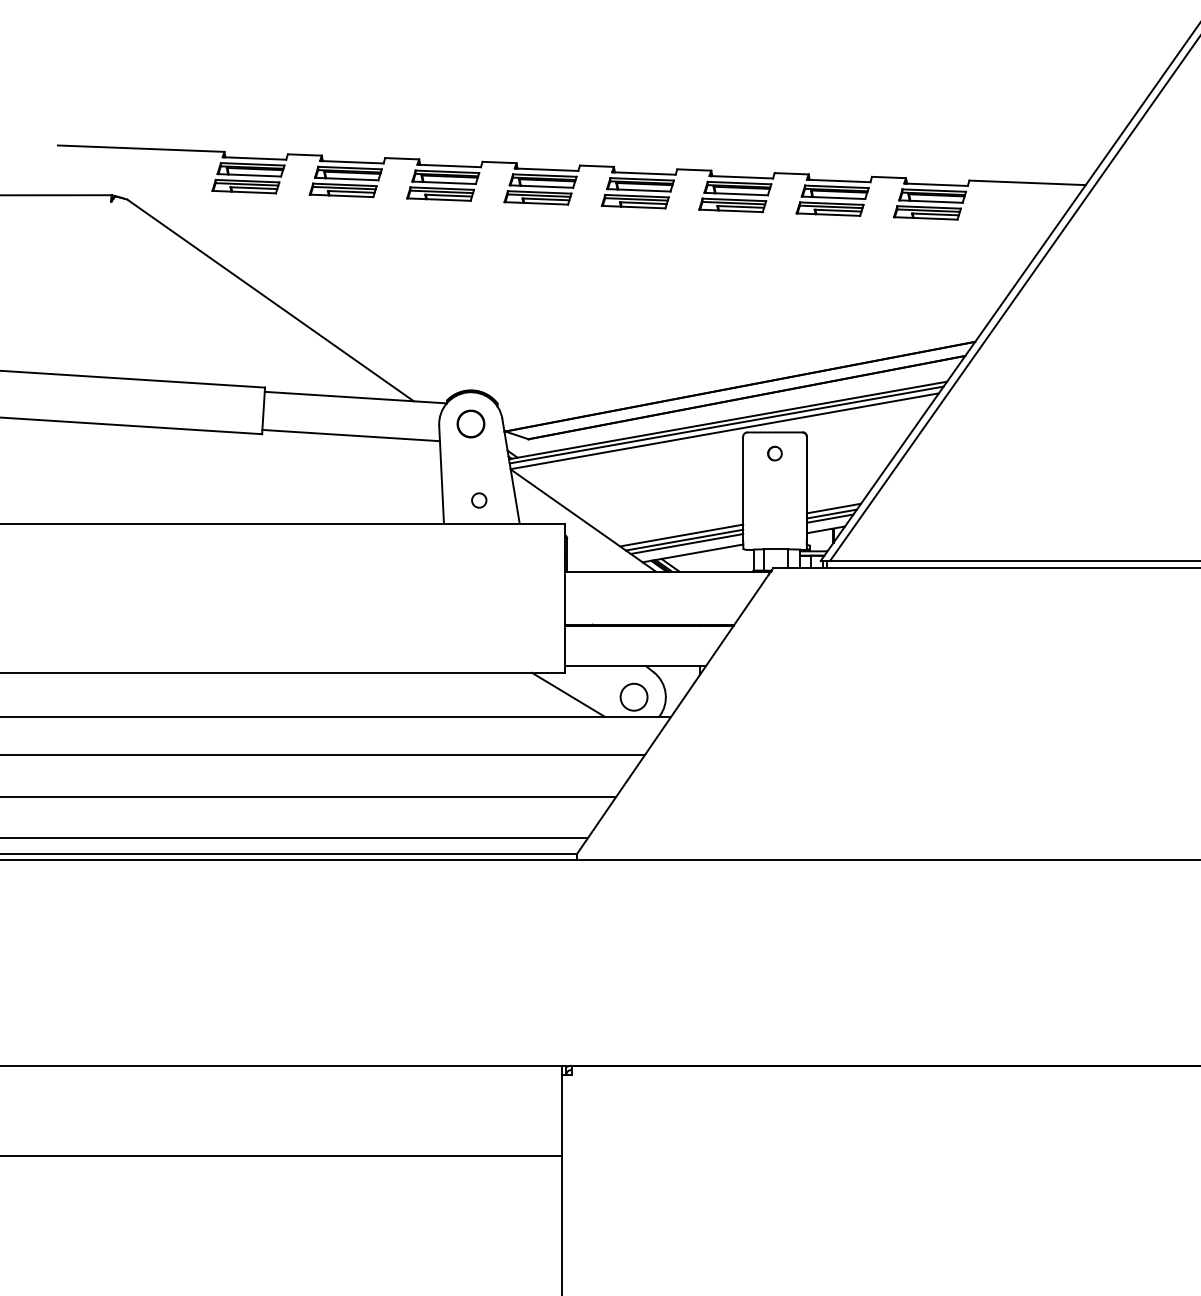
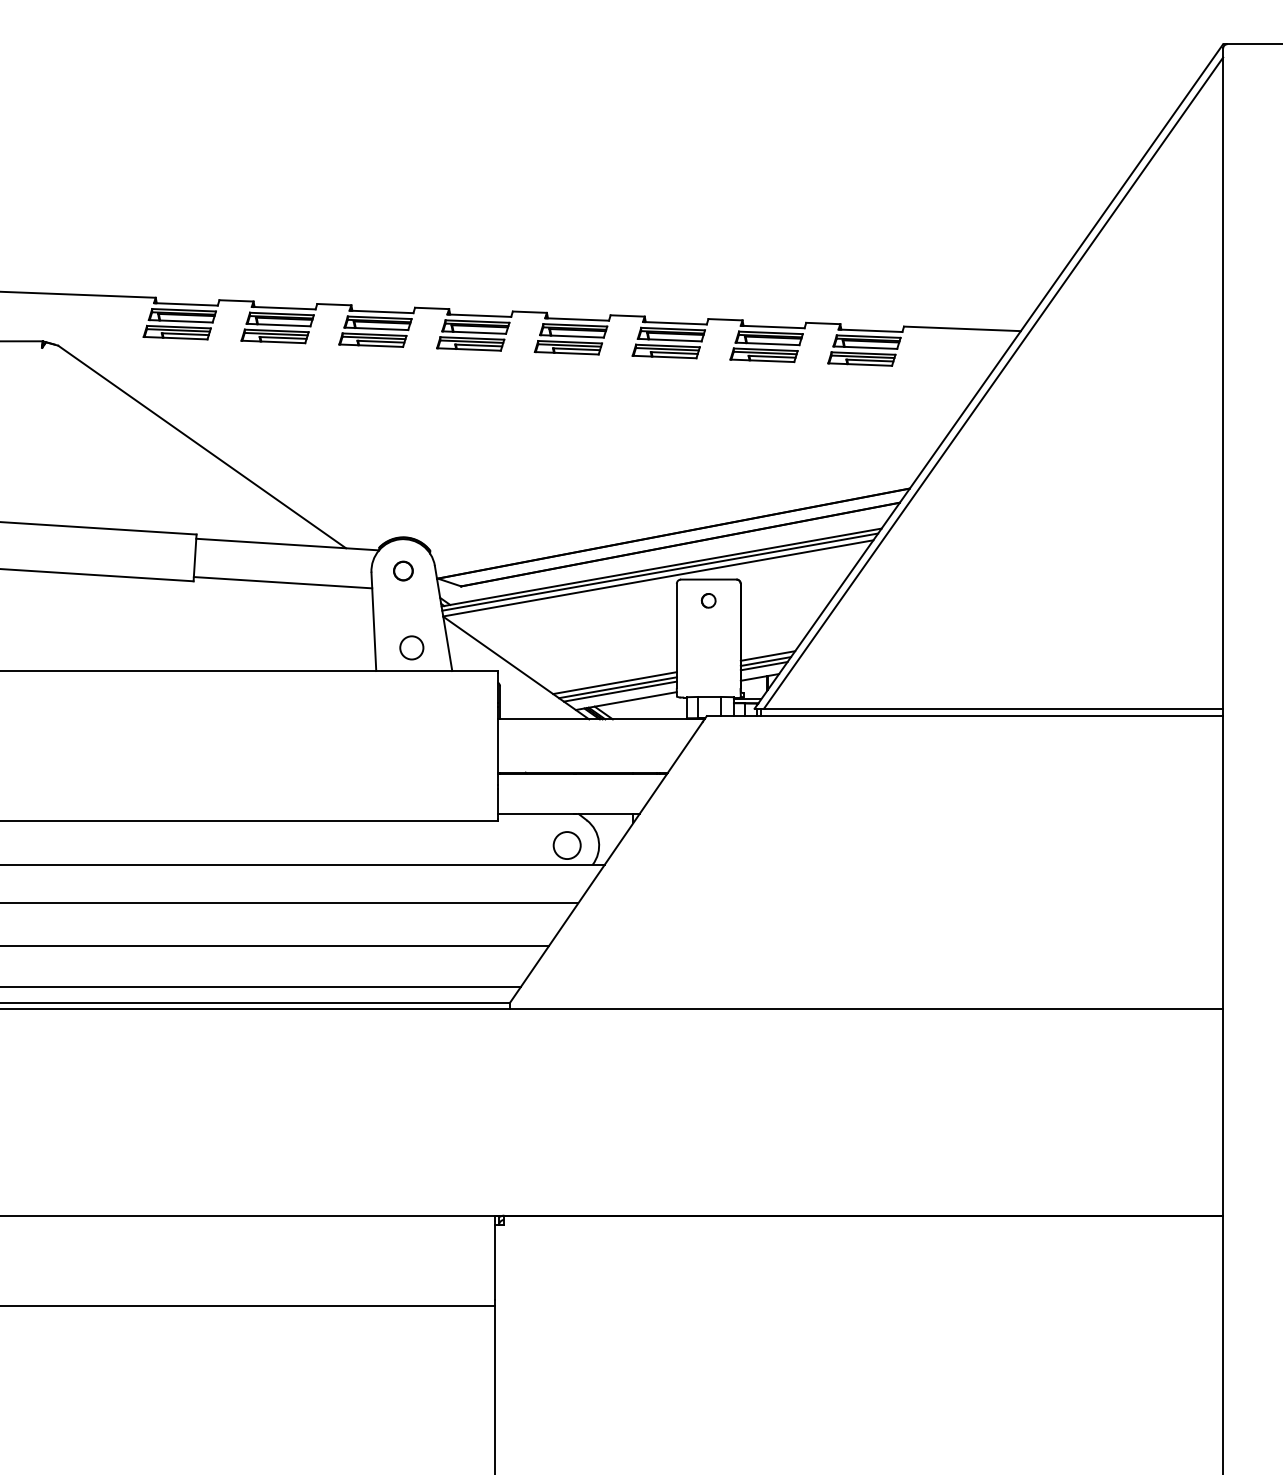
circle: (471, 423) -> (403, 570), size x0.7
circle: (479, 500) -> (411, 647), size x1.6
line: (567, 694) -> (500, 842), removed

